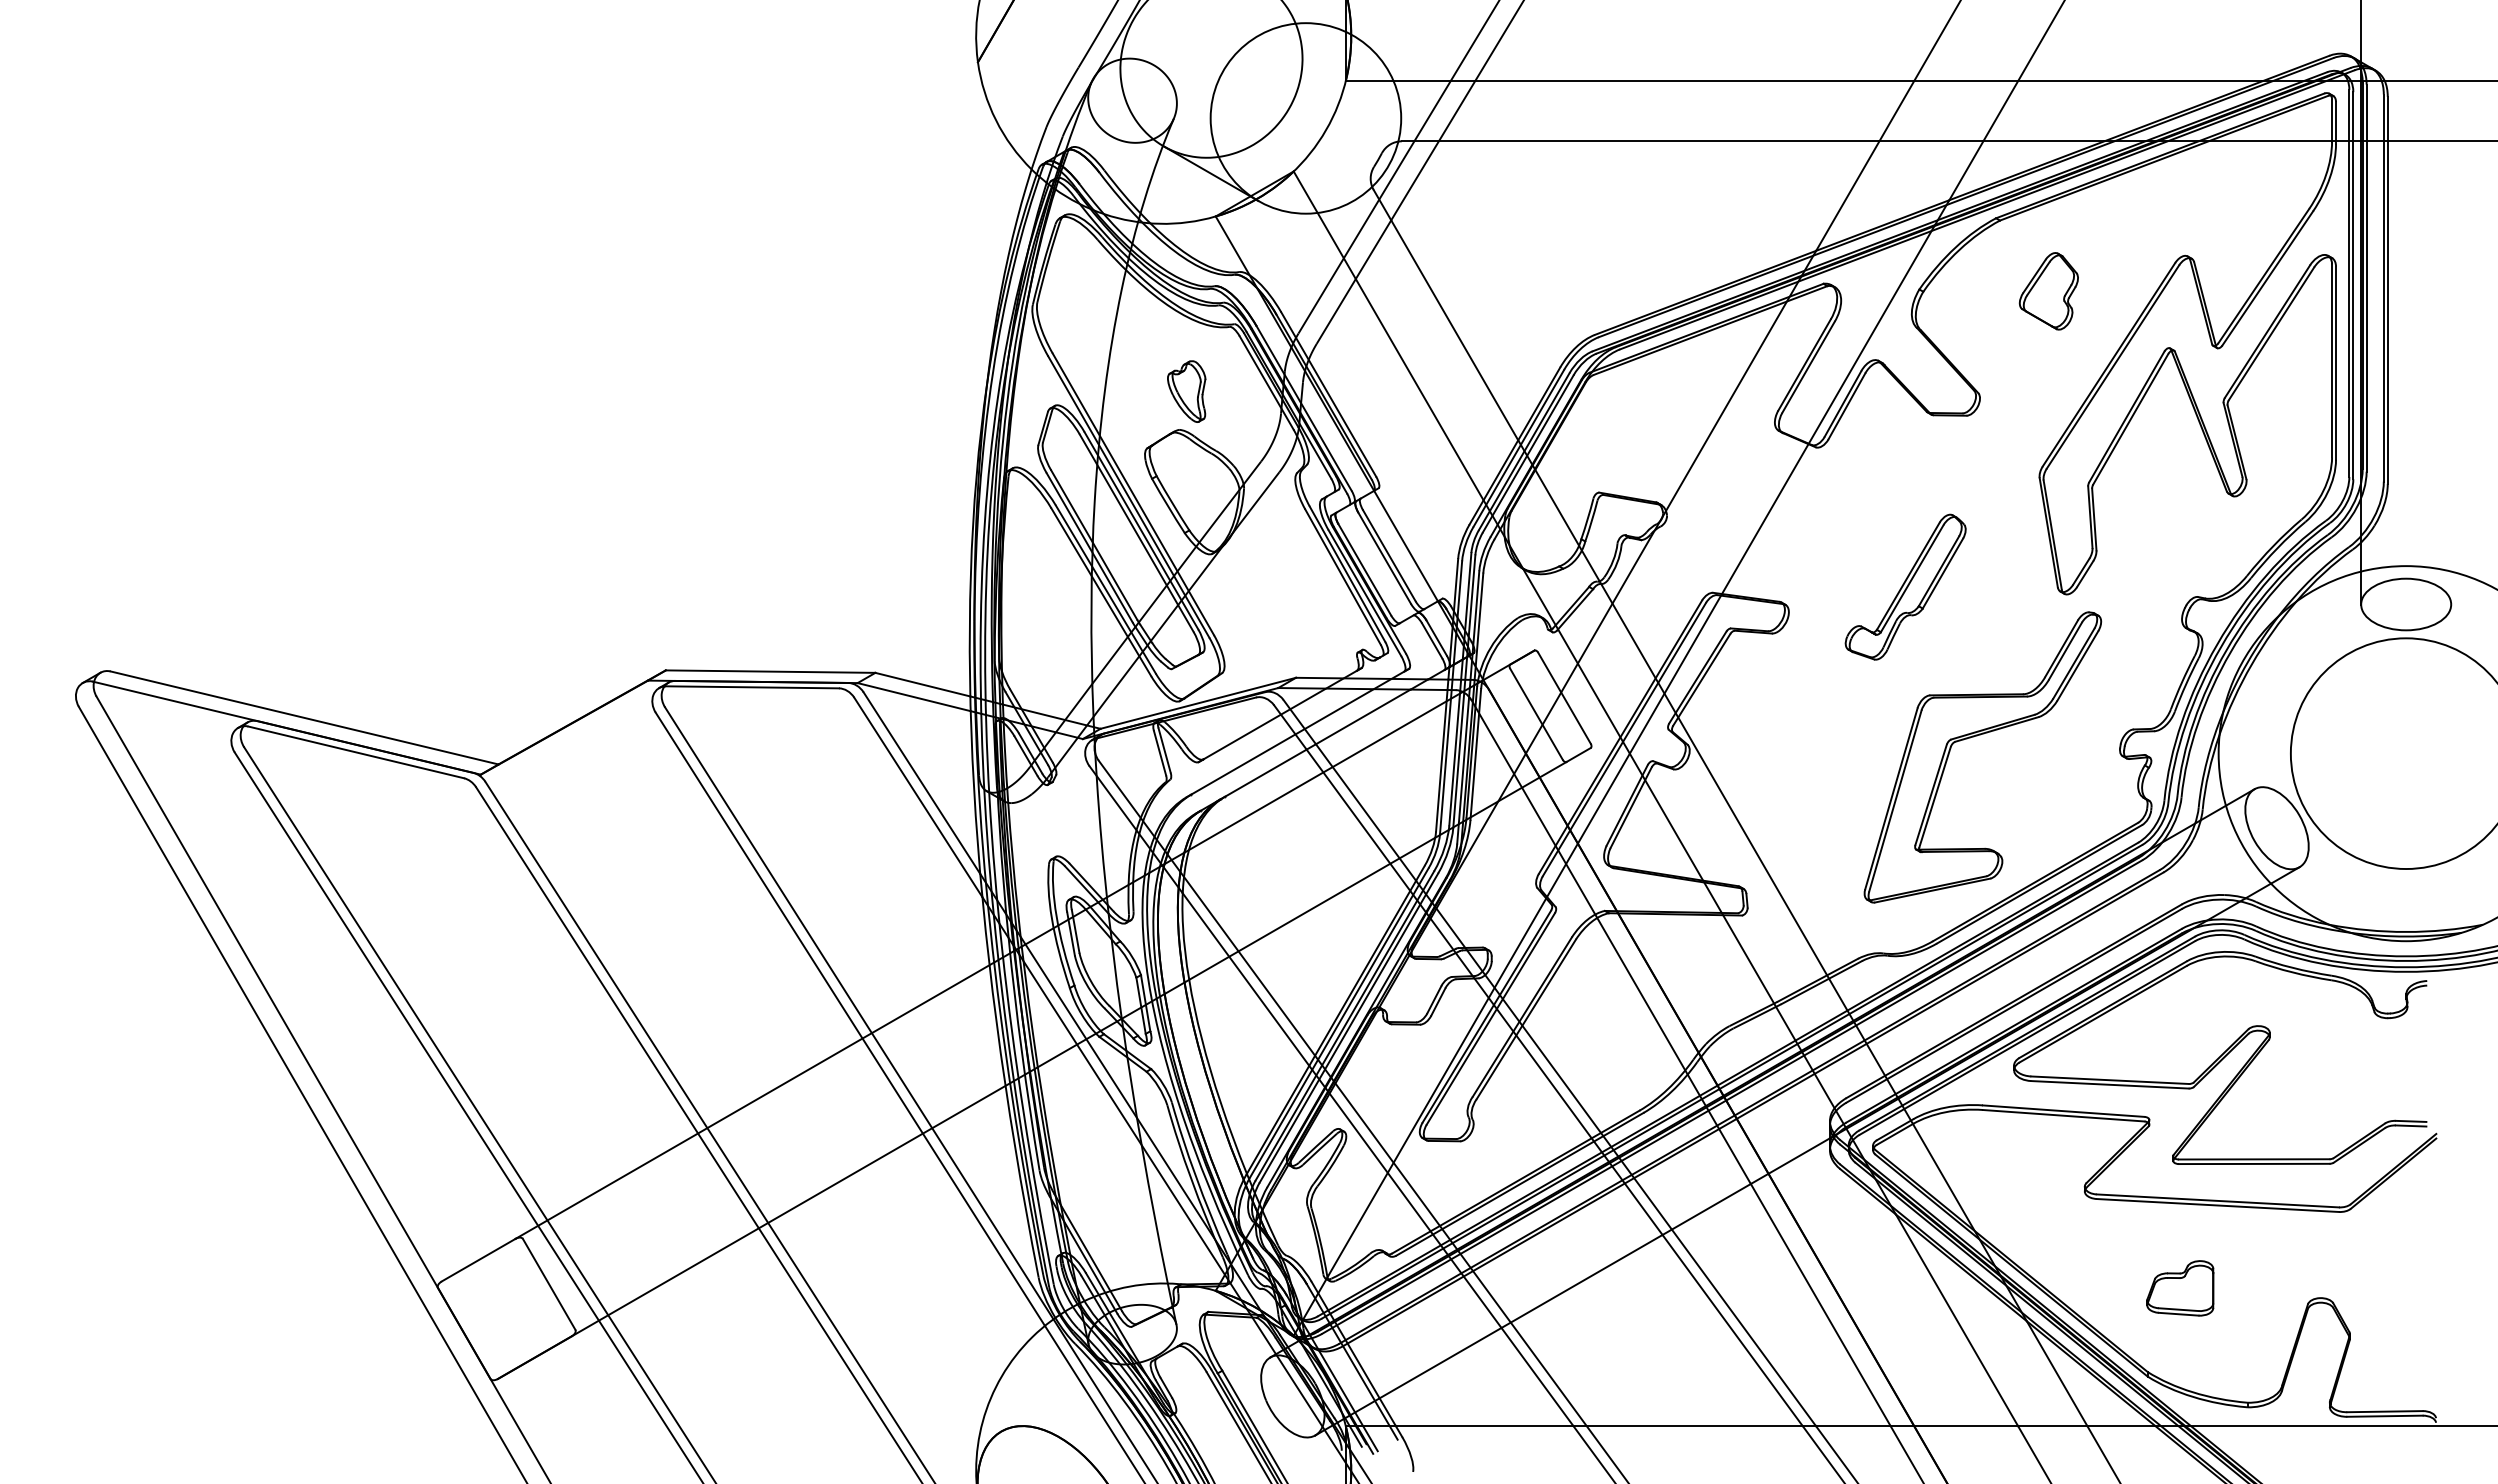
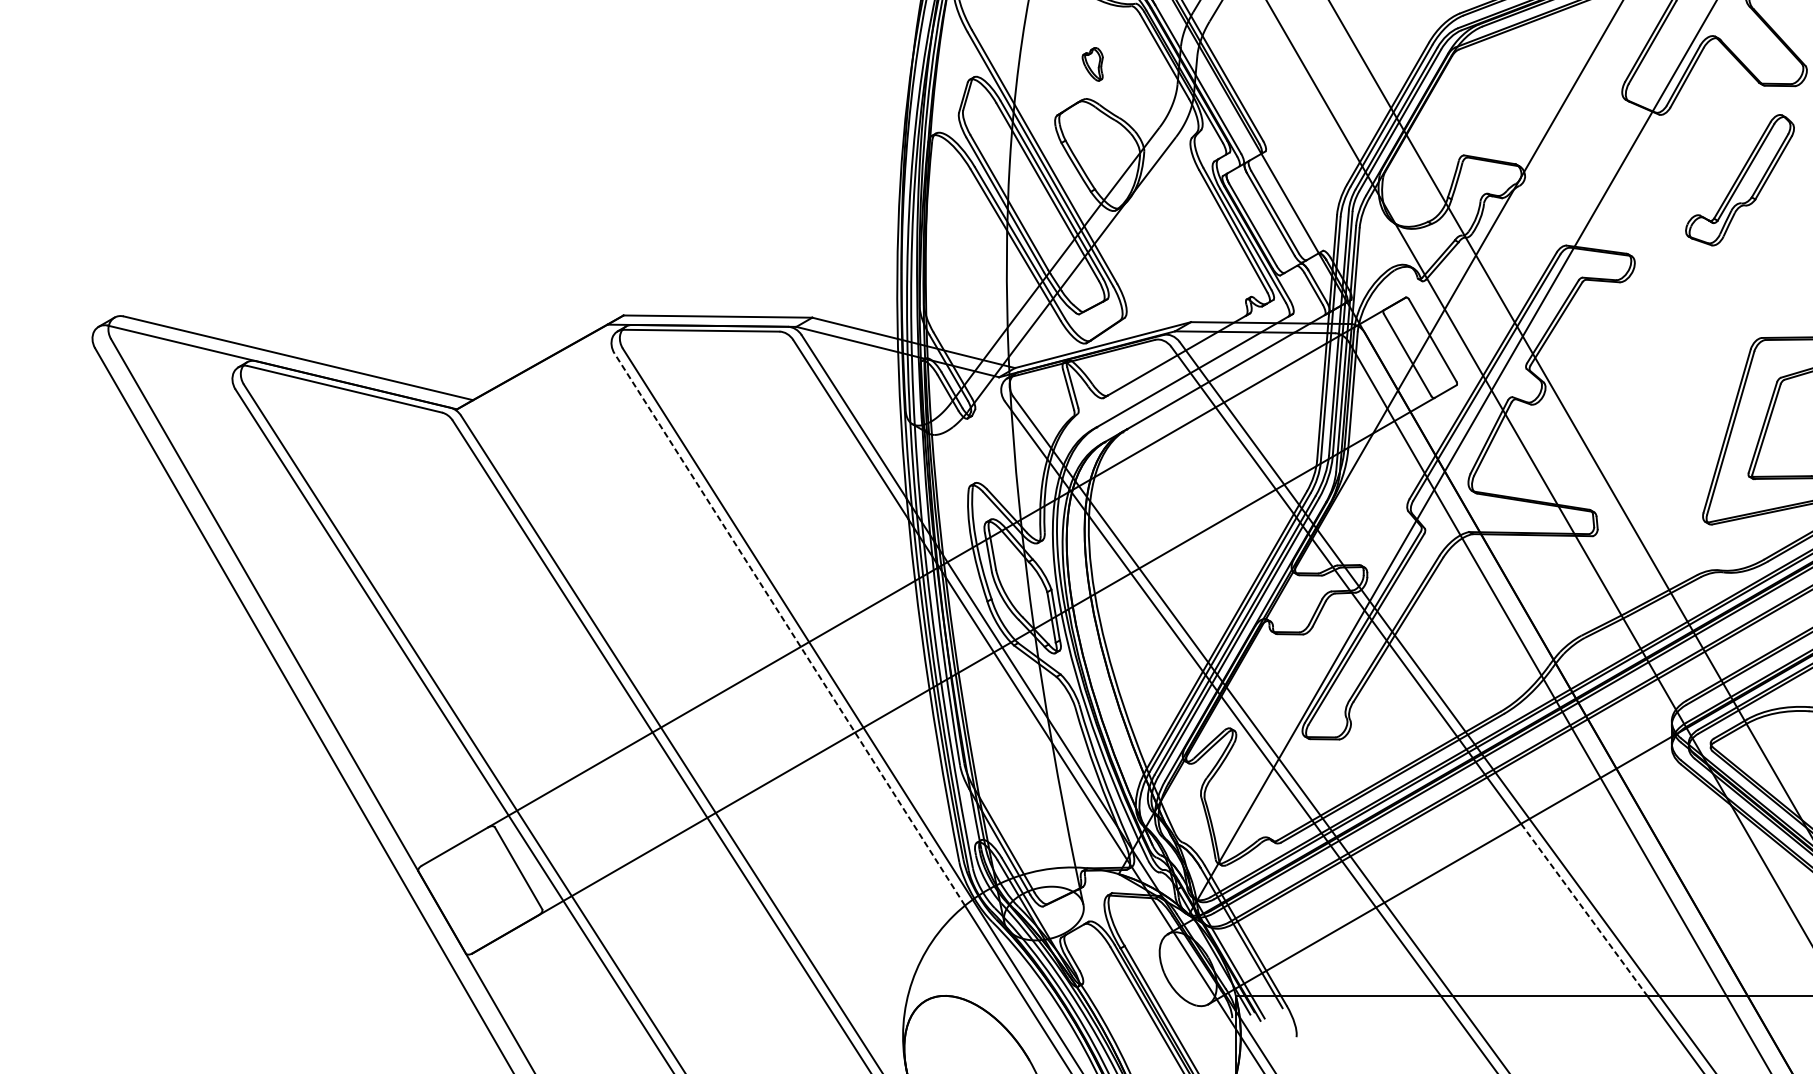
part: (1186, 391) -> (1092, 64), size x0.6
part: (1905, 586) -> (1739, 179), moved
line: (850, 1018) -> (789, 628), solid -> dashed
line: (1732, 1330) -> (1584, 909), solid -> dashed

